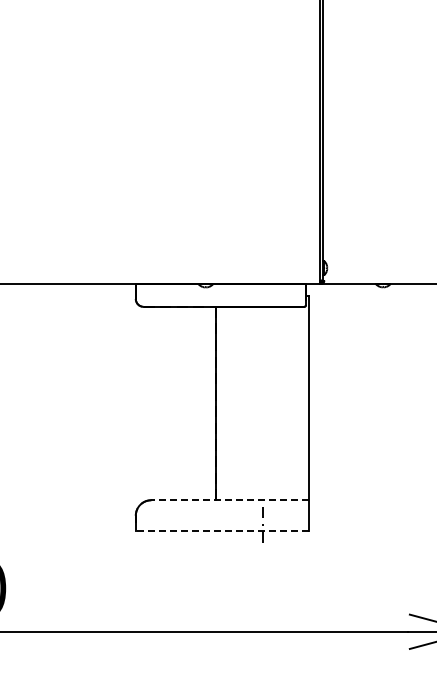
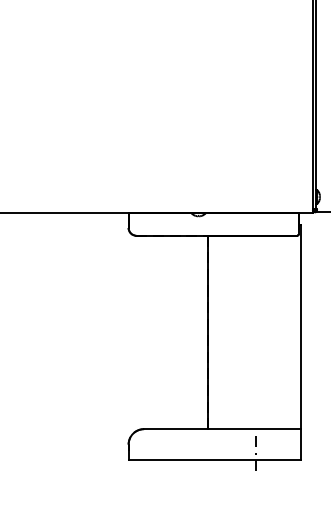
line: (229, 500) -> (222, 429), dashed -> solid
line: (221, 531) -> (214, 460), dashed -> solid

